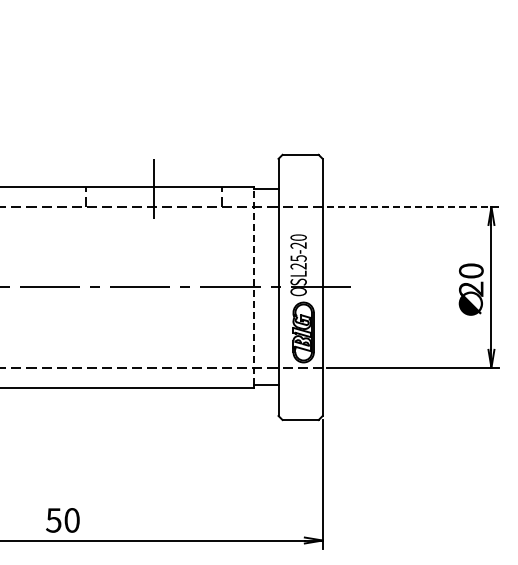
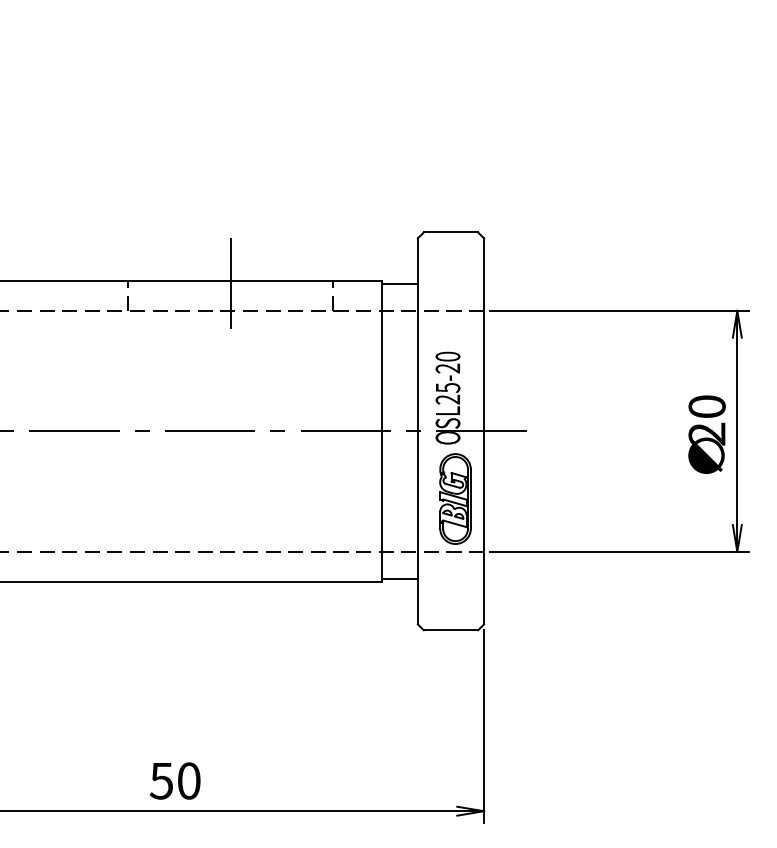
line: (413, 207) -> (620, 311), dashed -> solid
line: (254, 286) -> (381, 430), dashed -> solid
text: (62, 520) -> (174, 781), moved

